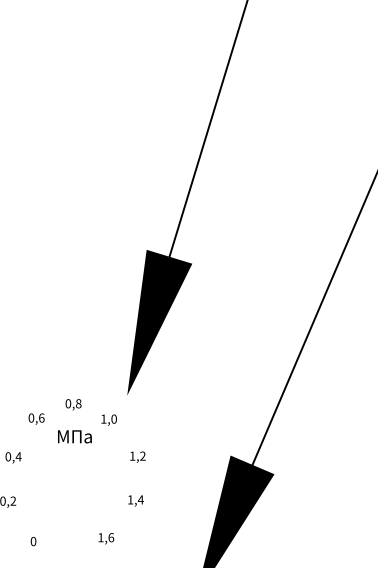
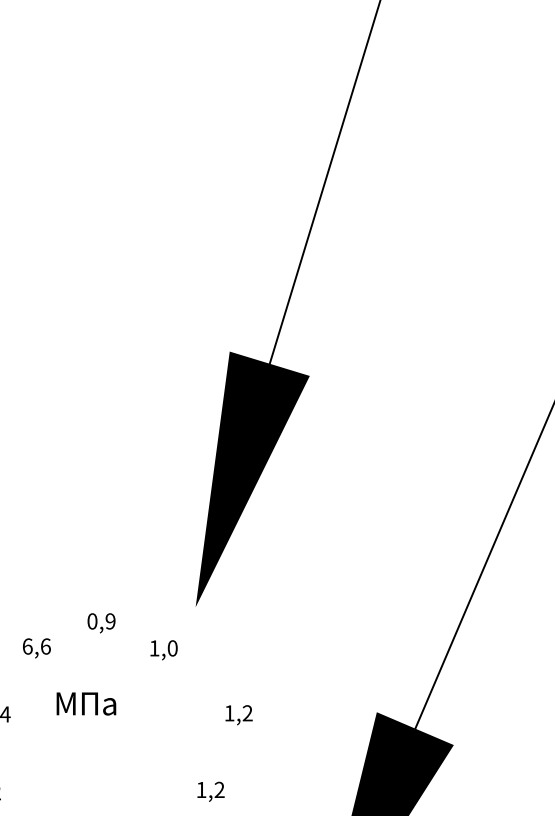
text: (78, 403) -> (110, 620), 0,8 -> 0,9
text: (31, 417) -> (27, 645), 0,6 -> 6,6
text: (74, 436) -> (85, 703), moved
text: (137, 456) -> (238, 713), moved
text: (140, 499) -> (218, 789), 1,4 -> 1,2

